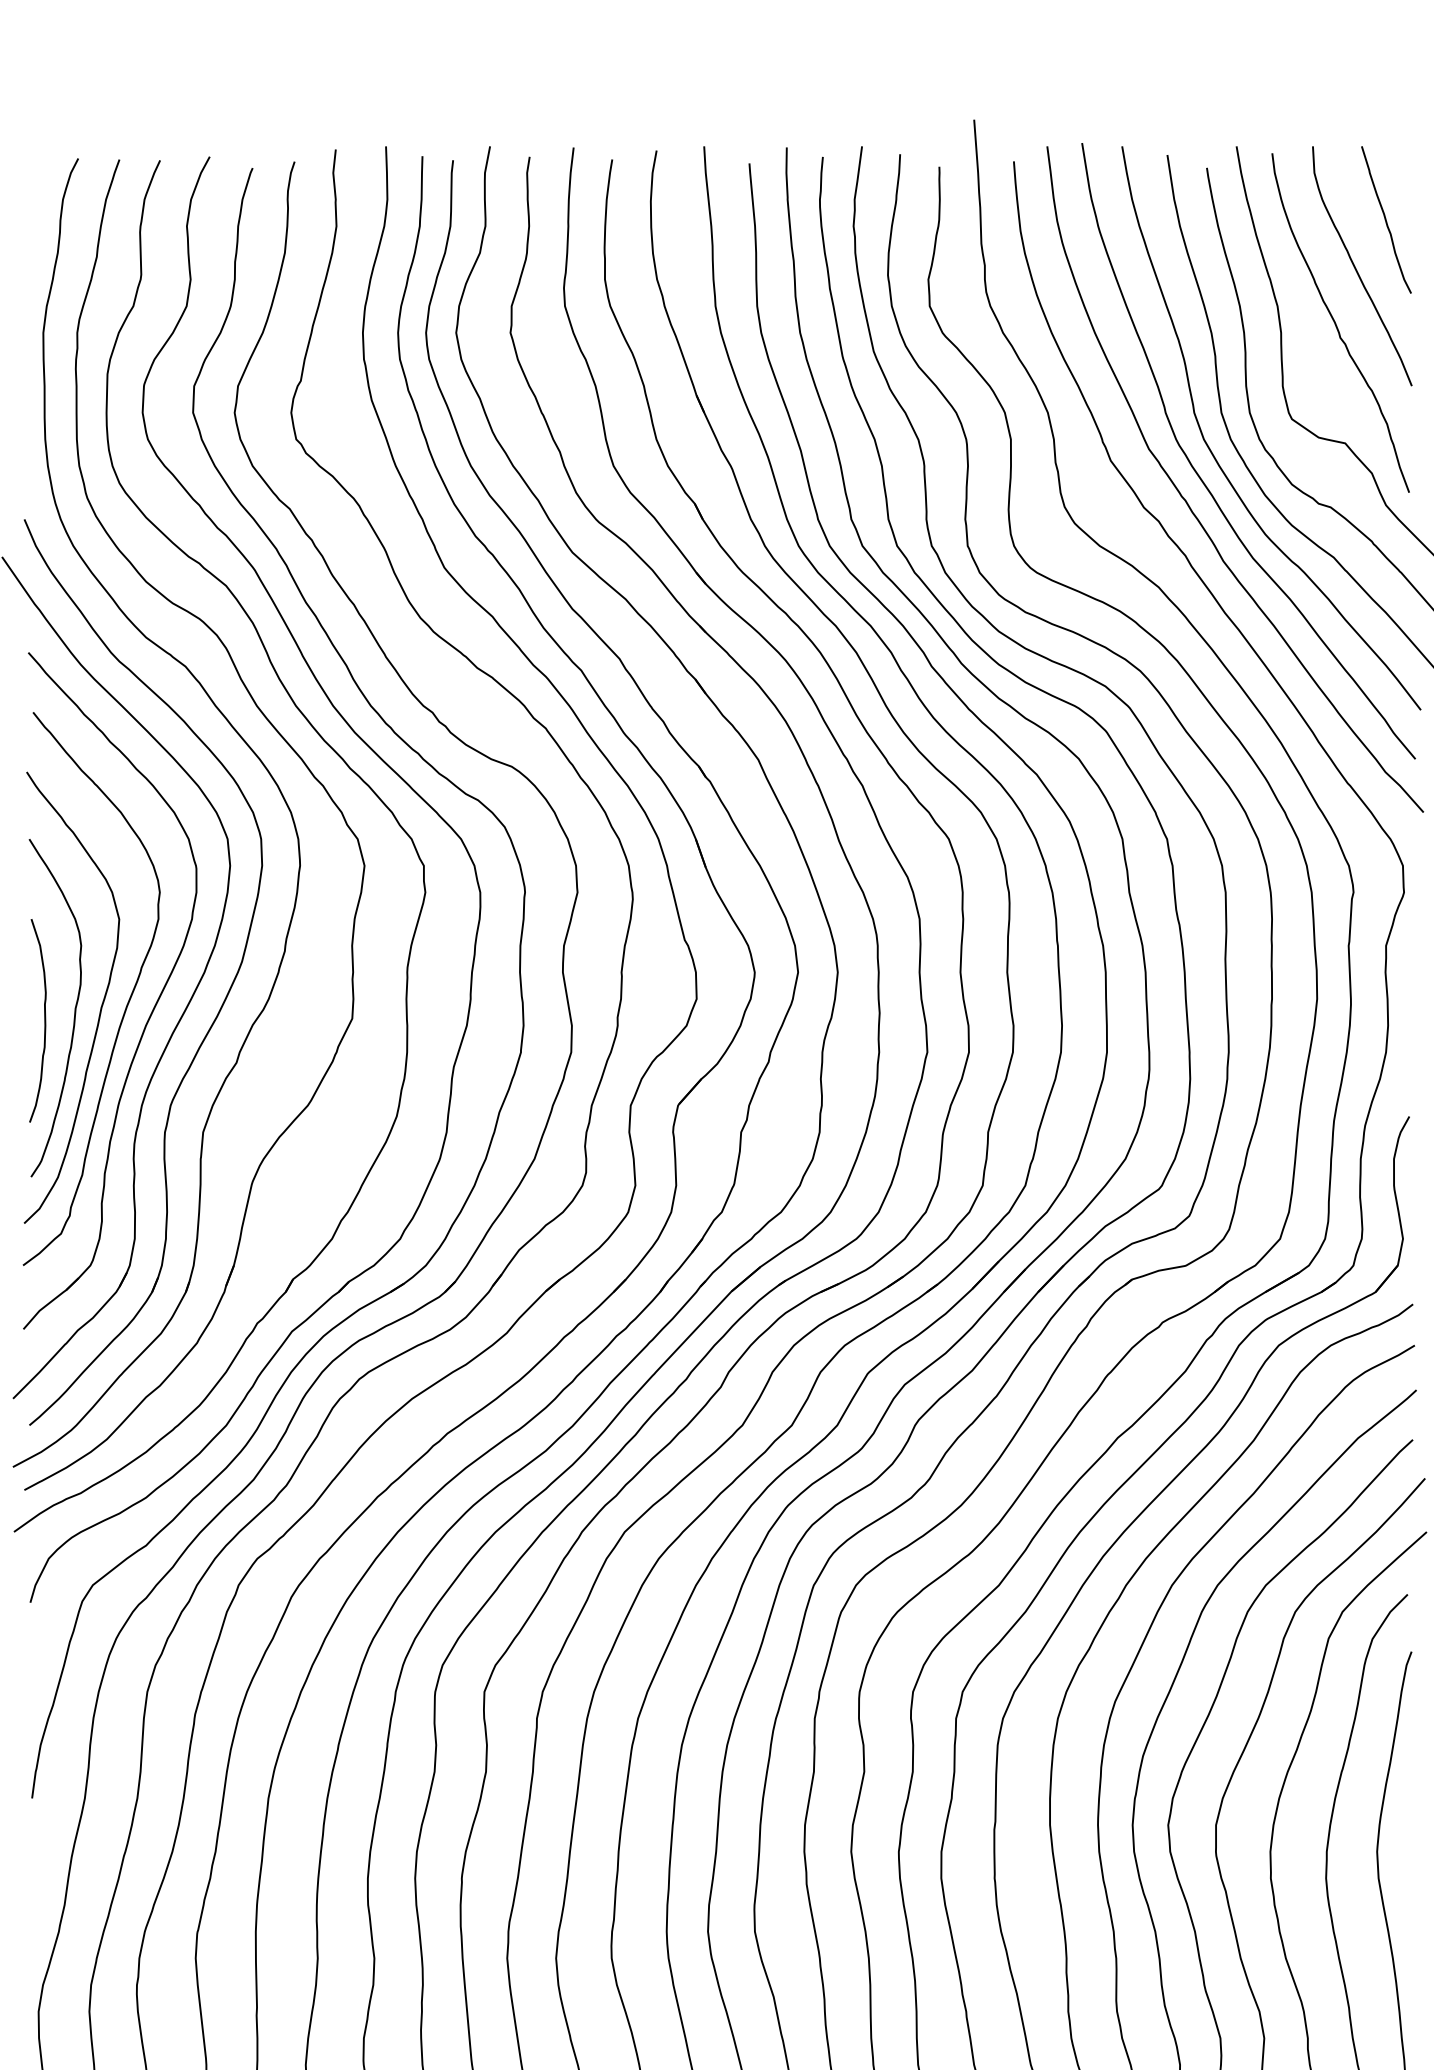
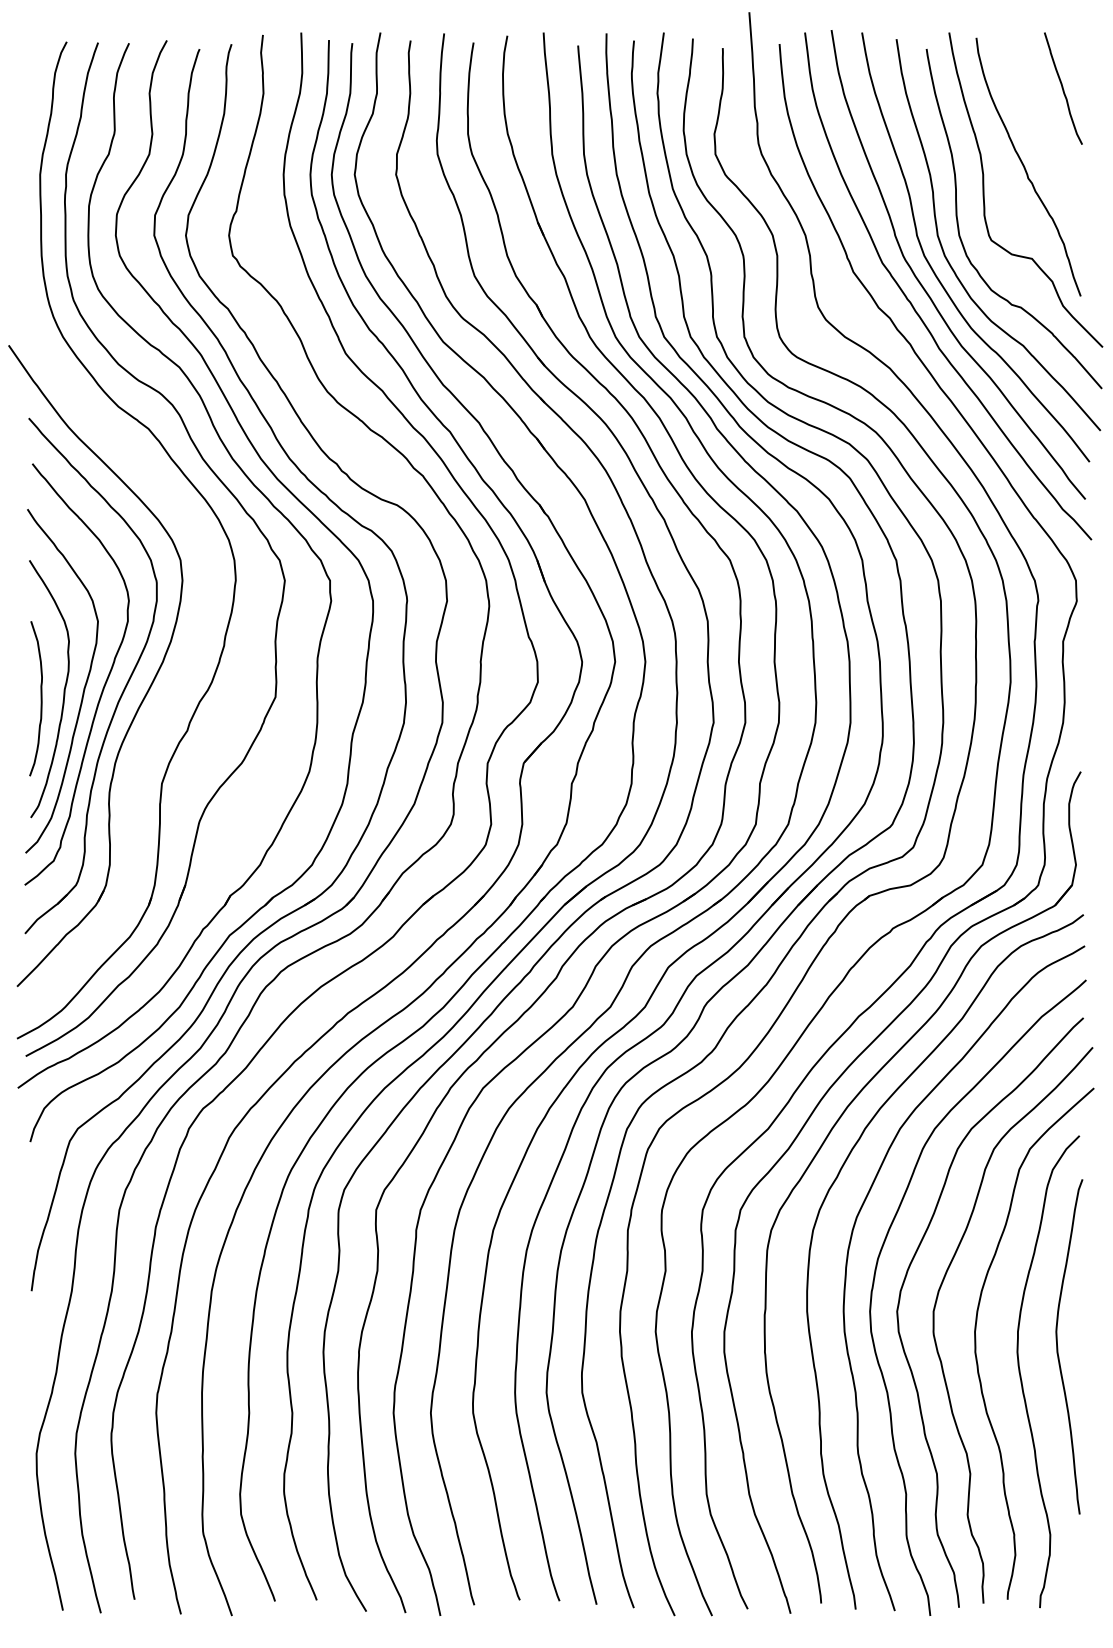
curve: (1356, 267) -> (1040, 124), removed
part: (220, 1004) -> (175, 686), removed

